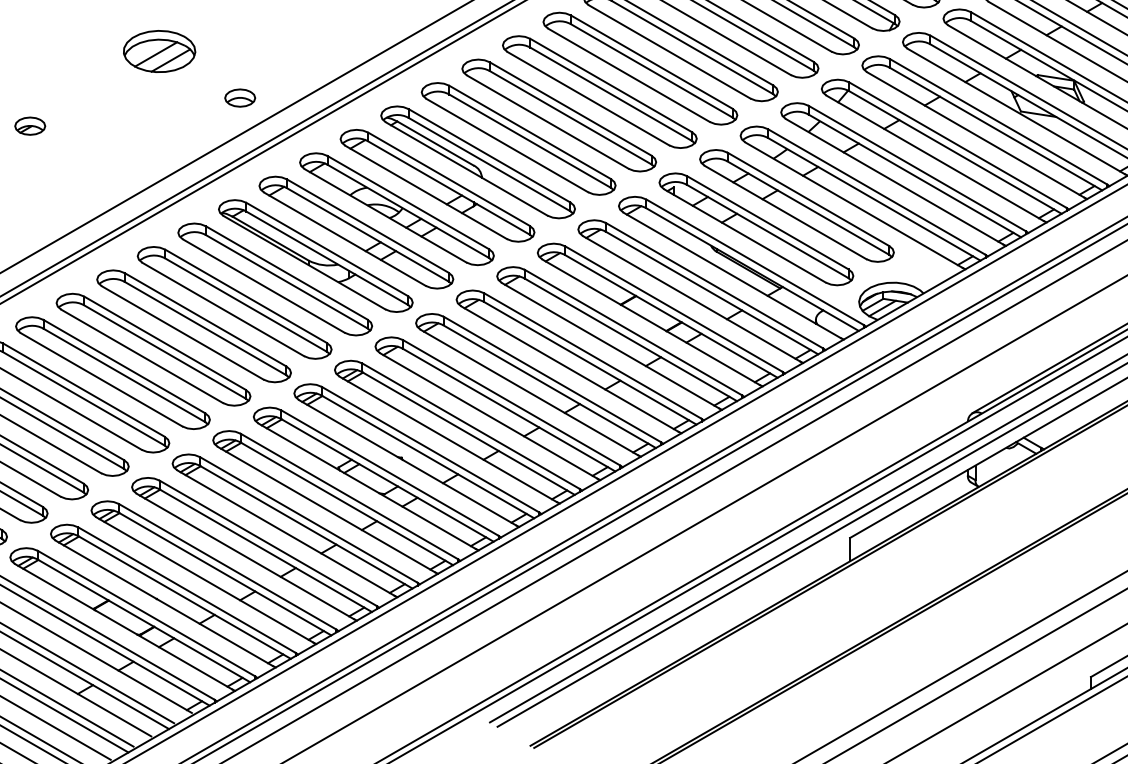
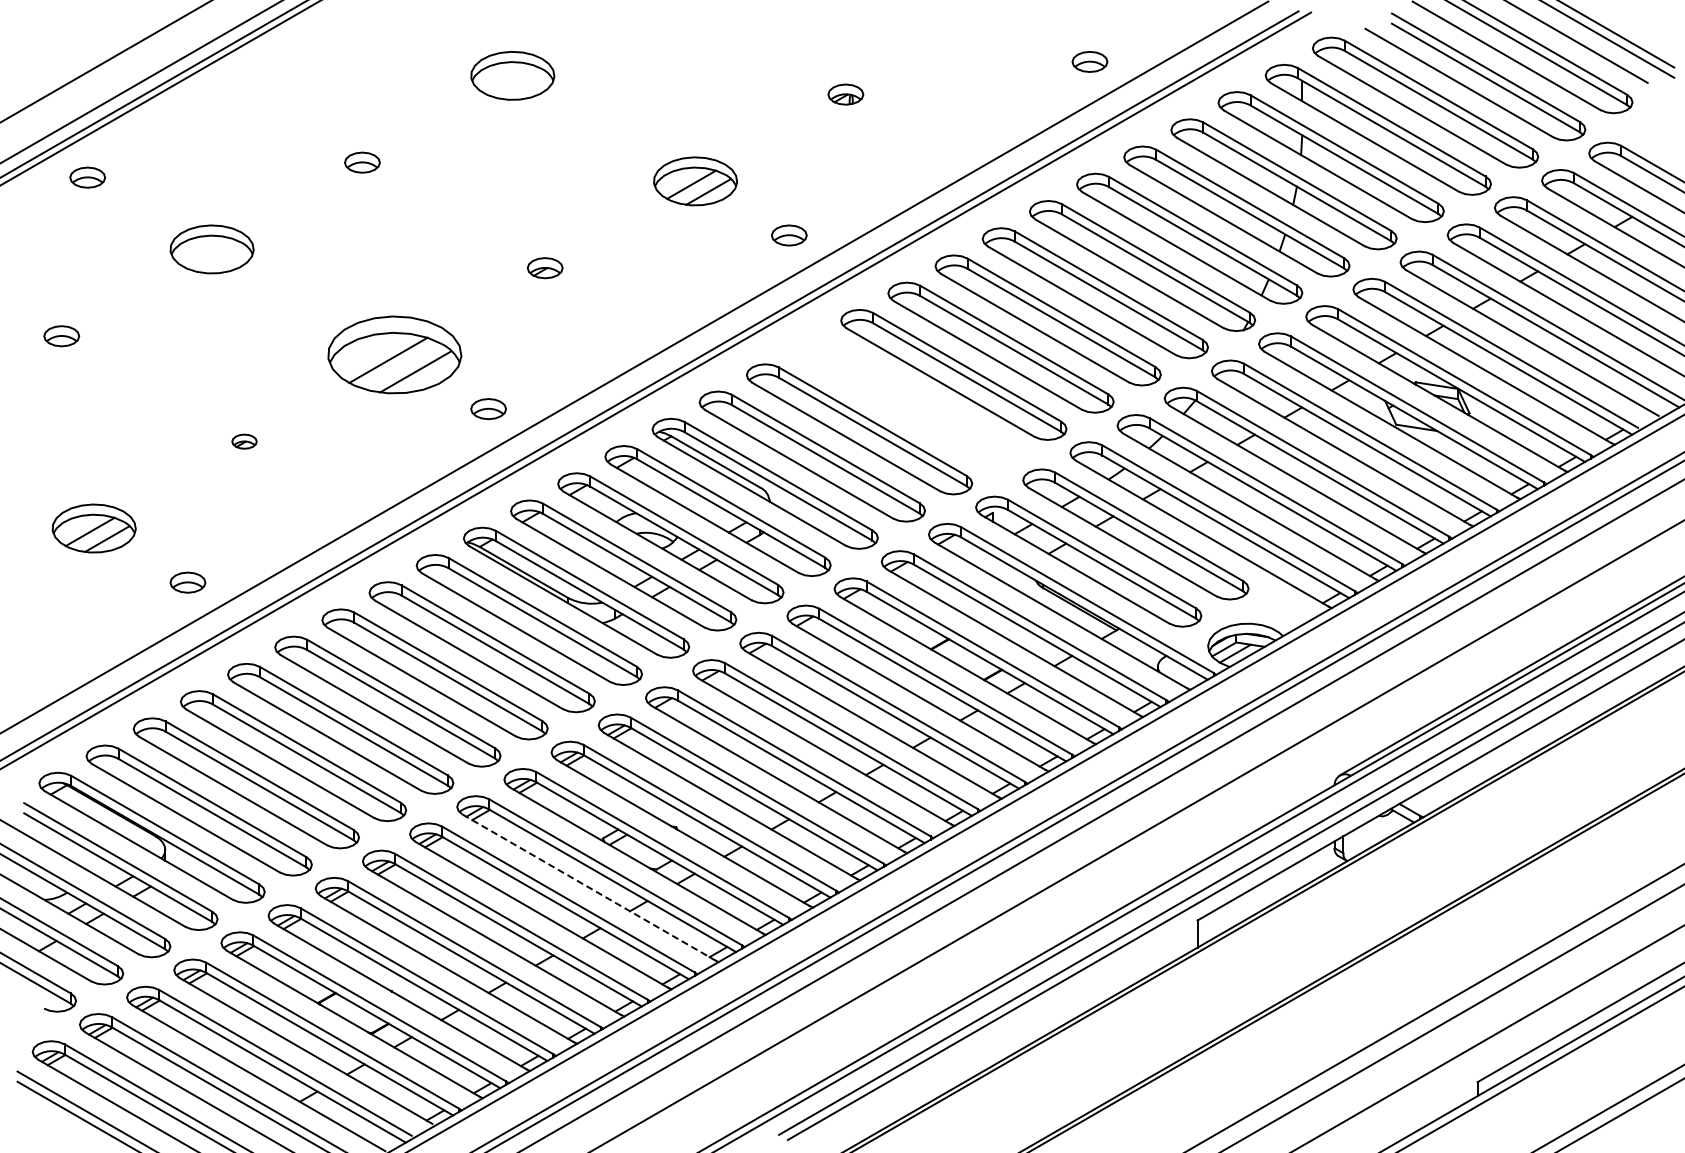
part: (159, 51) -> (394, 354), size x1.6
part: (599, 92) -> (906, 402), removed
part: (30, 125) -> (244, 441), size x0.7
line: (326, 509) -> (589, 887), solid -> dashed

